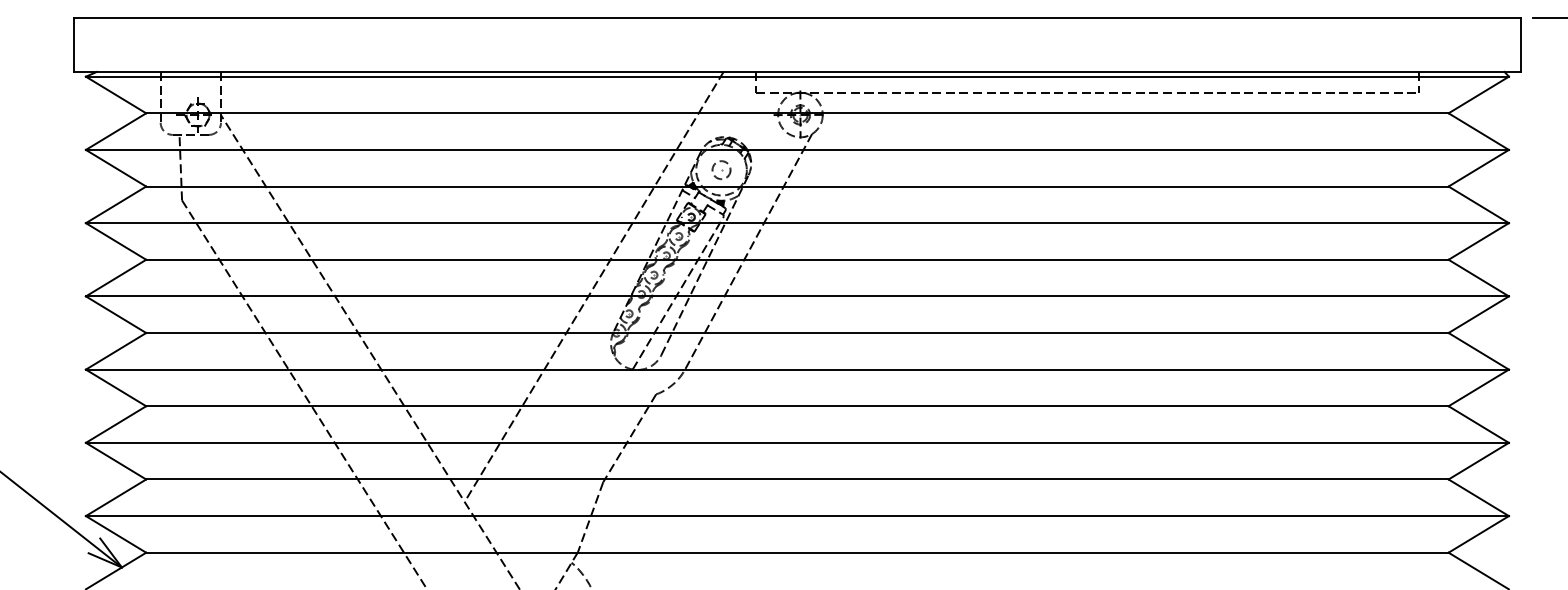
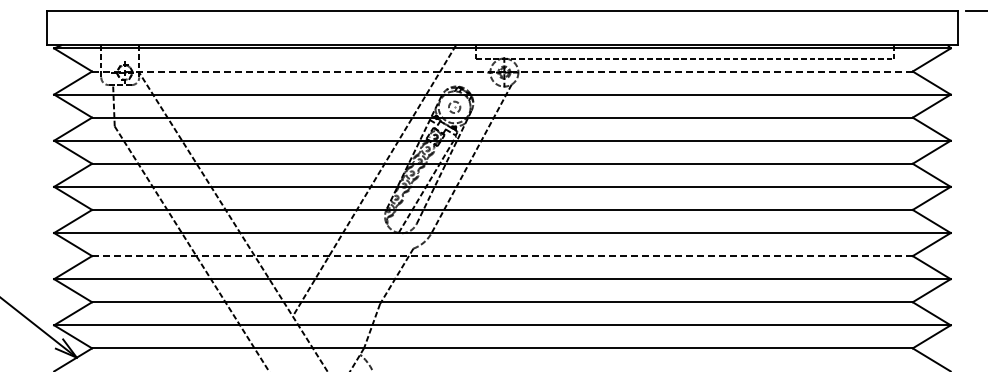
line: (797, 113) -> (502, 71), solid -> dashed
line: (797, 406) -> (502, 256), solid -> dashed

